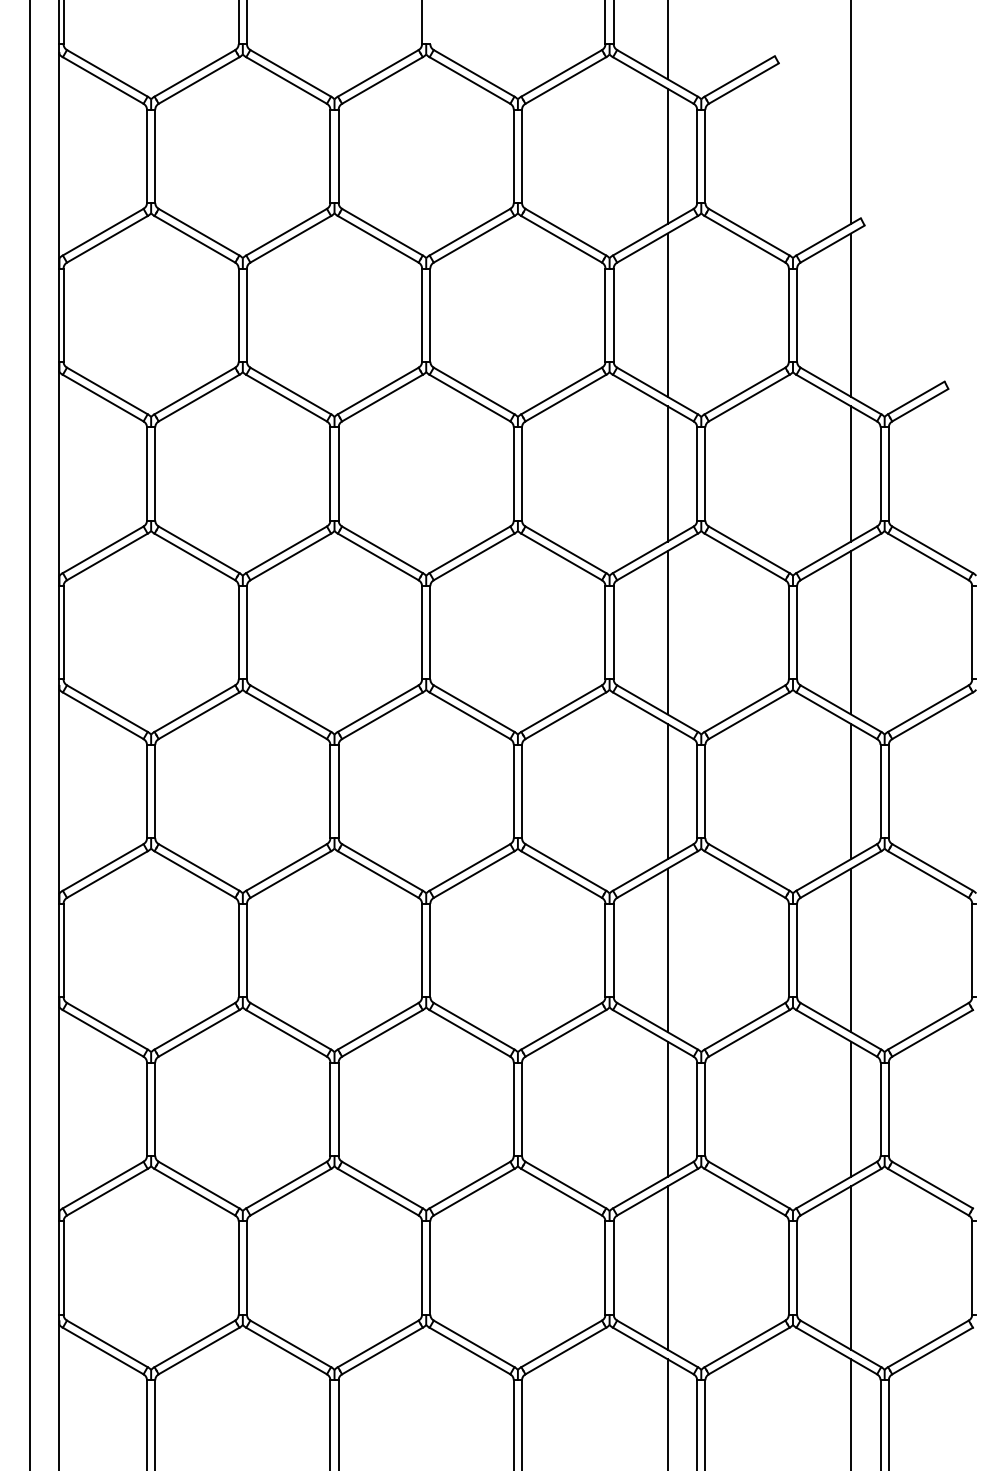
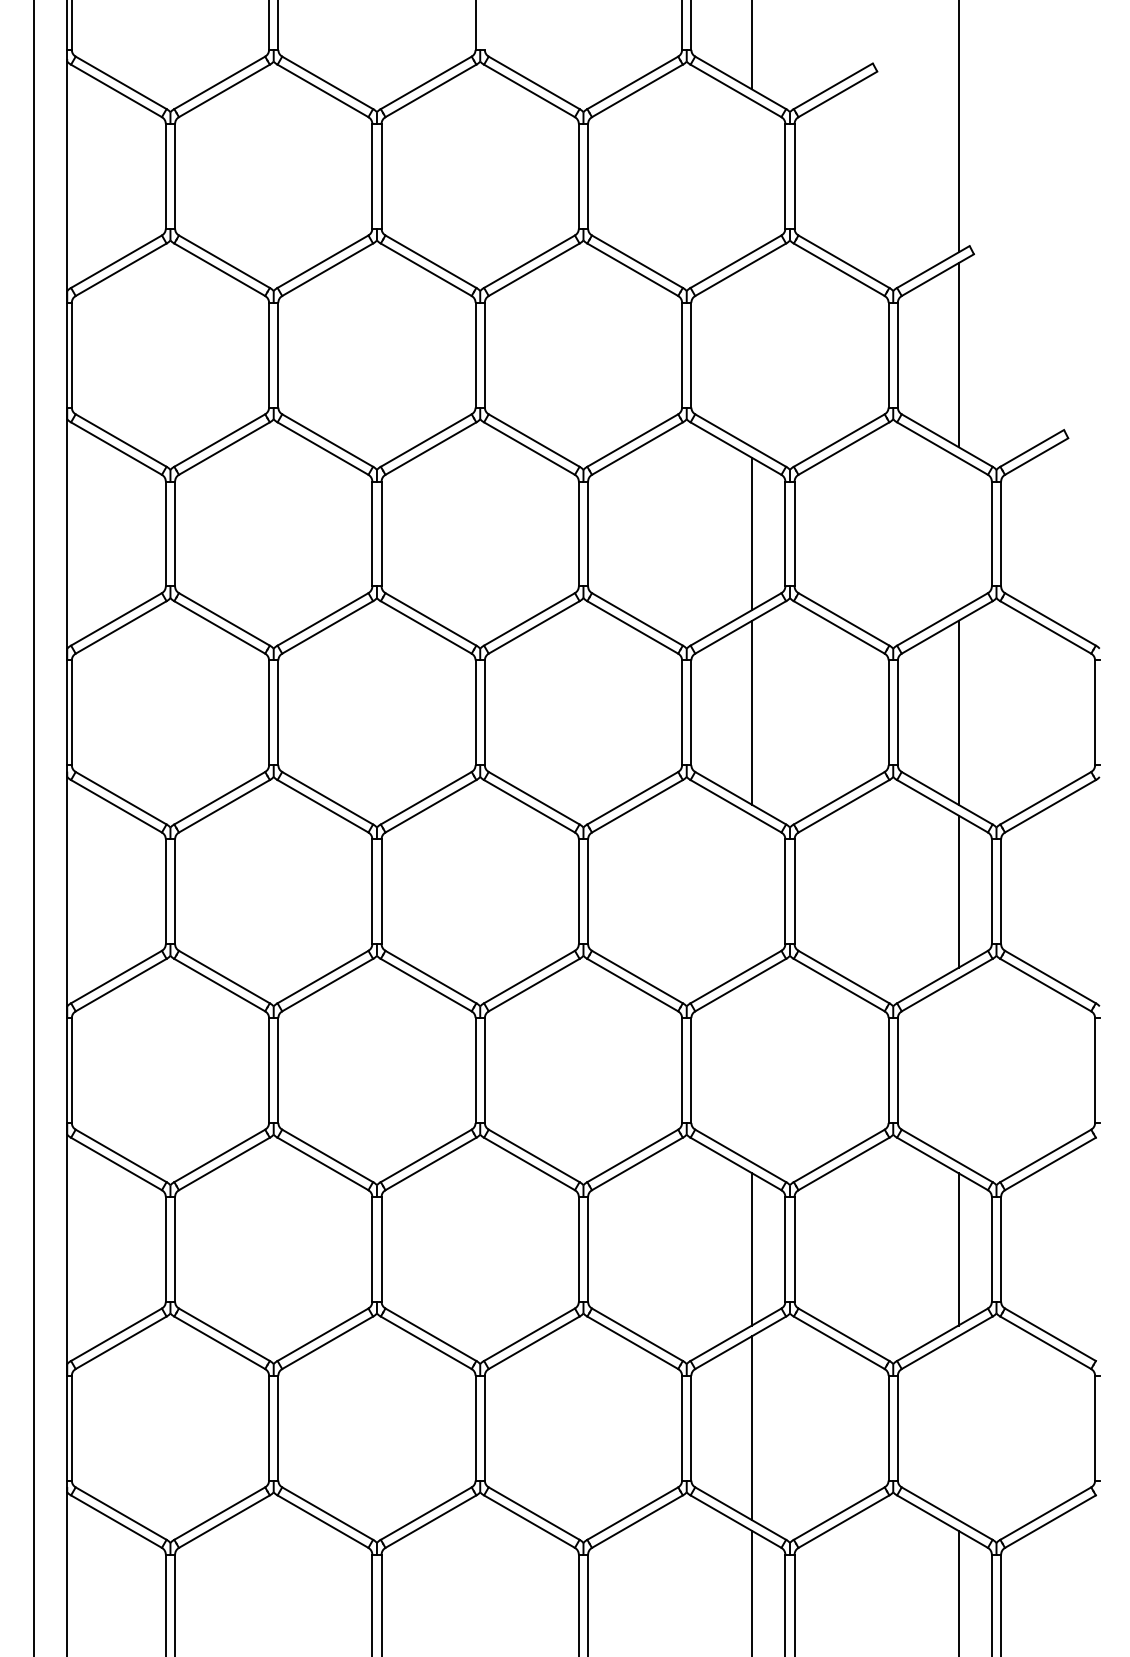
line: (667, 156) -> (751, 176), removed
line: (667, 314) -> (751, 354), removed
line: (850, 473) -> (958, 533), removed
line: (667, 791) -> (751, 891), removed
line: (667, 950) -> (751, 1070), removed
line: (850, 950) -> (958, 1070), removed
line: (850, 1267) -> (958, 1427), removed

